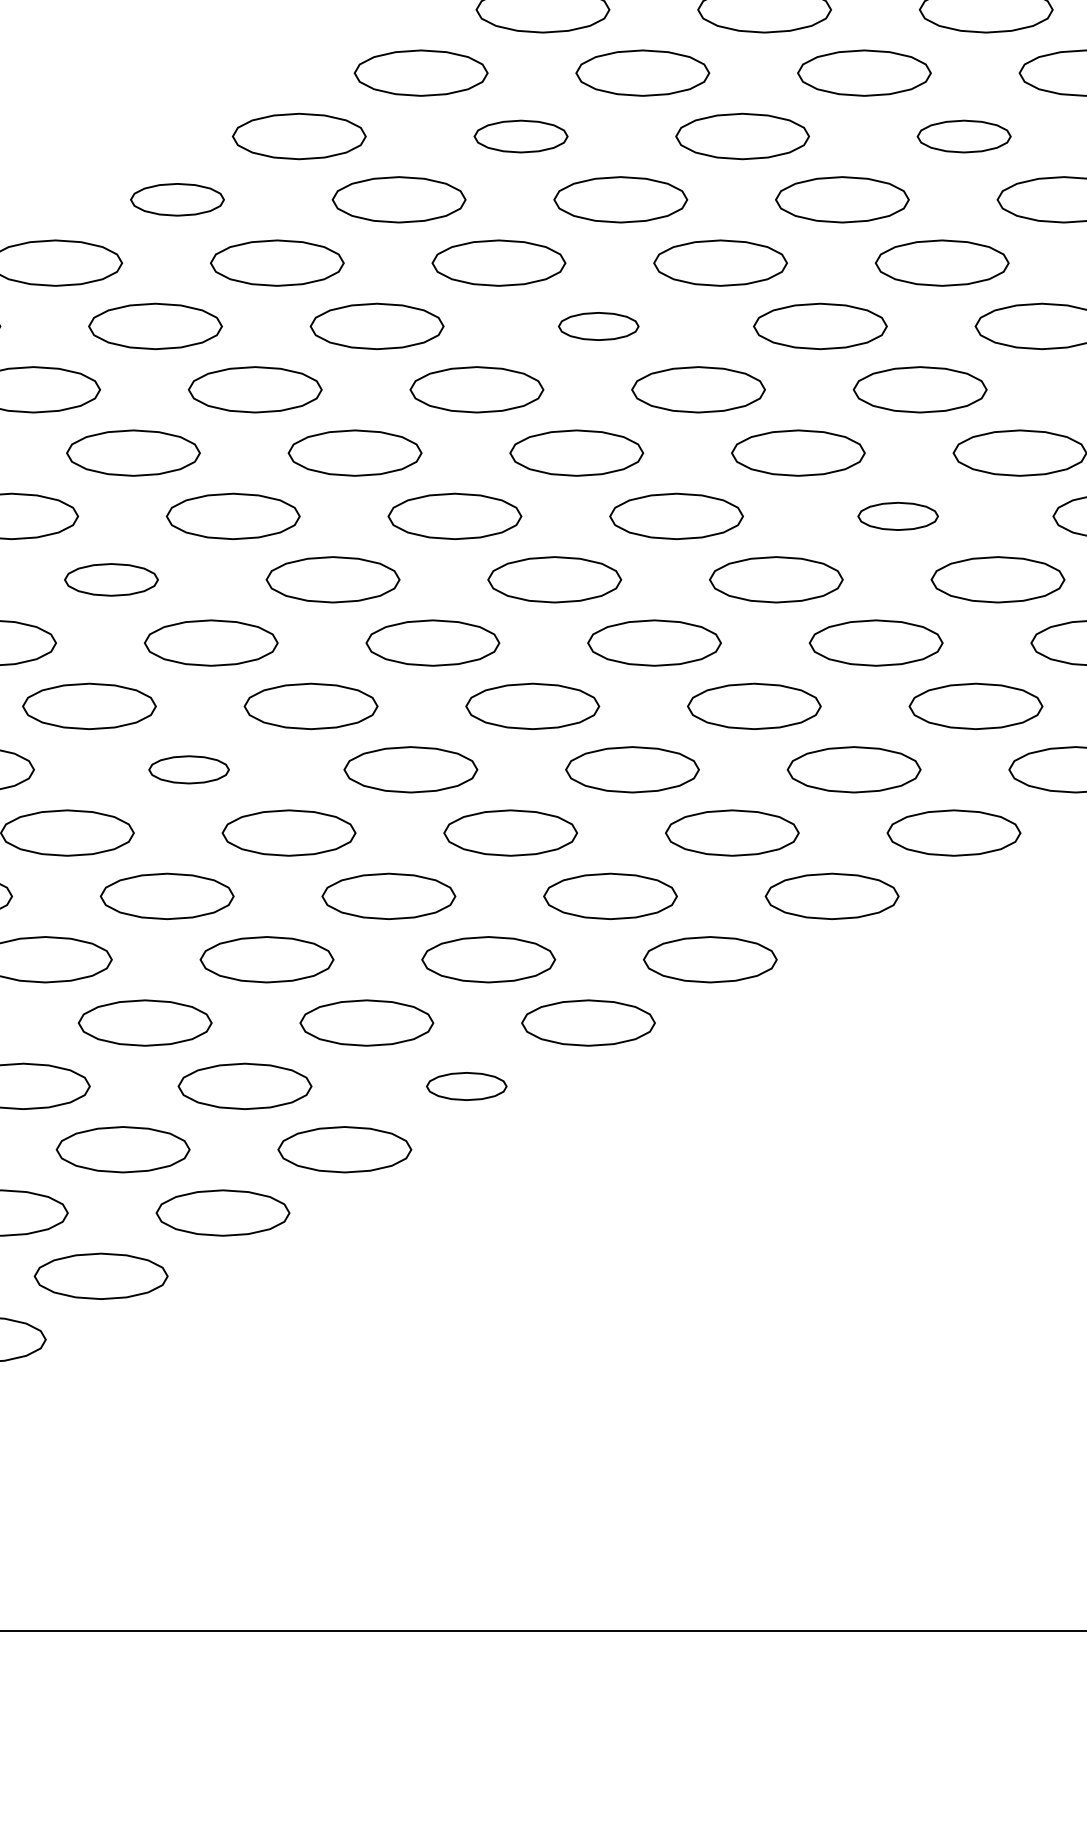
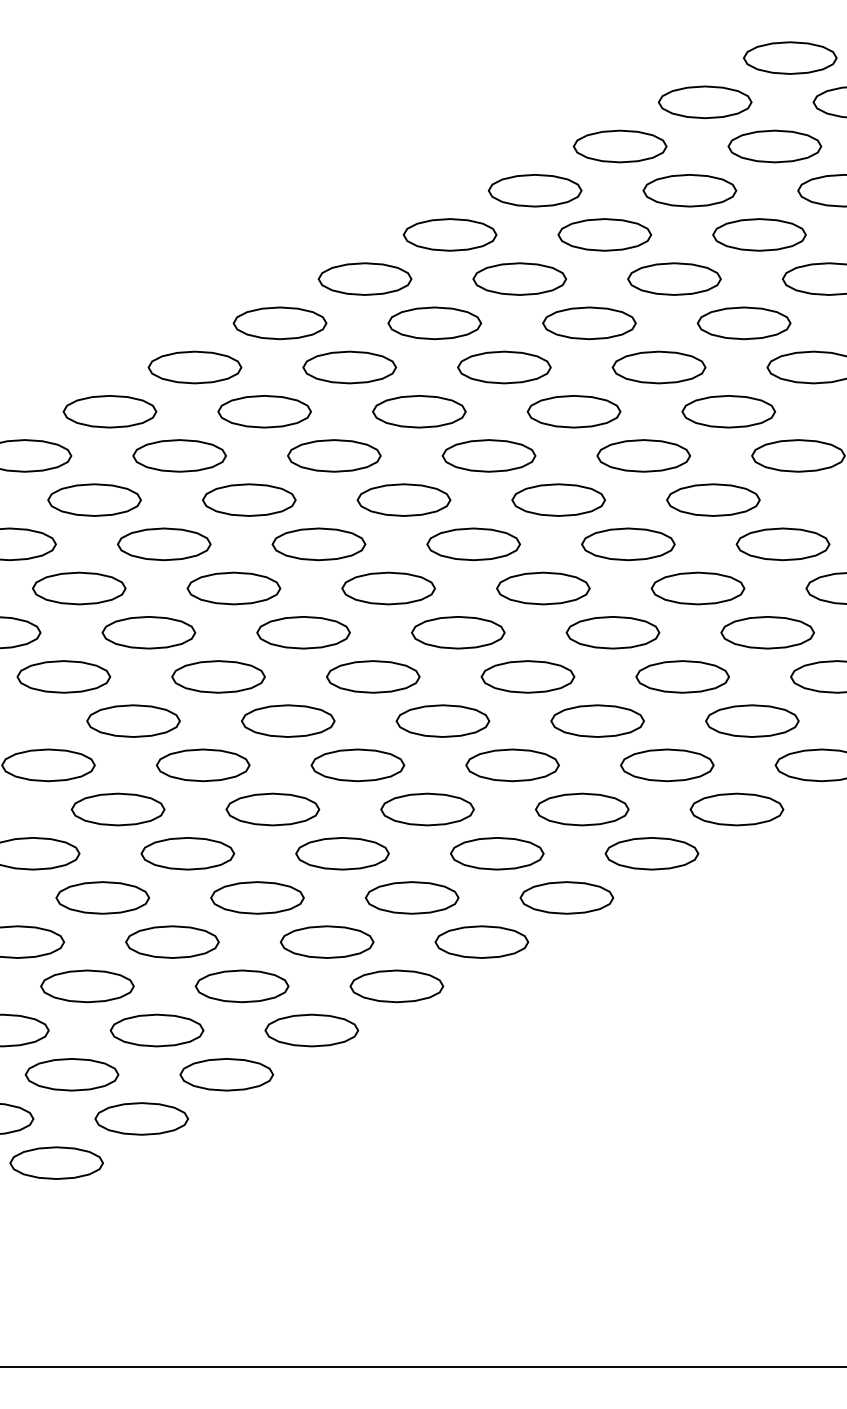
part: (520, 136) -> (434, 323), size x1.43
part: (963, 136) -> (743, 323), size x1.43
part: (176, 199) -> (194, 367), size x1.43
part: (597, 325) -> (488, 455), size x1.67
part: (897, 516) -> (697, 588), size x1.67
part: (110, 579) -> (148, 632), size x1.43
part: (188, 769) -> (202, 765), size x1.67
part: (466, 1086) -> (396, 986), size x1.67

